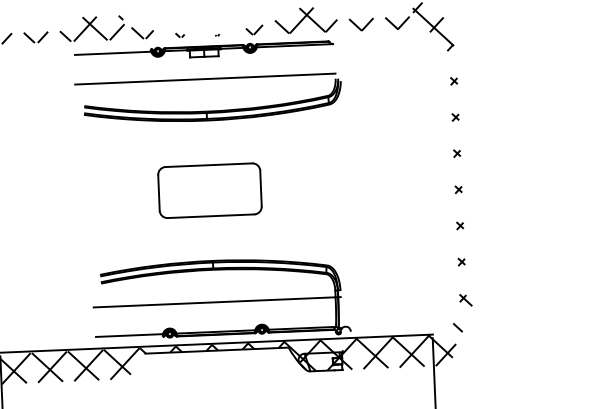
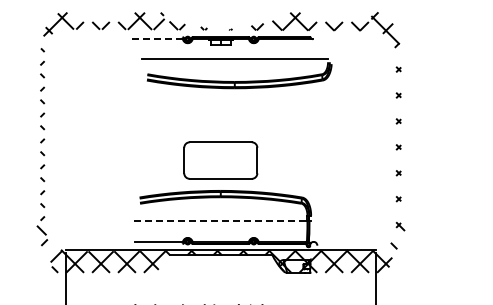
line: (112, 53) -> (155, 39), solid -> dashed
part: (209, 110) -> (236, 81), moved
part: (209, 190) -> (220, 160), moved
line: (214, 302) -> (220, 220), solid -> dashed

